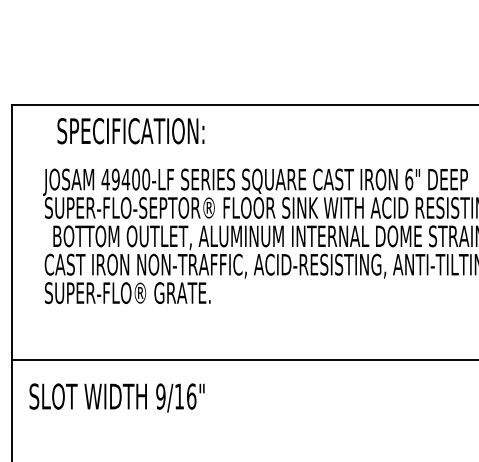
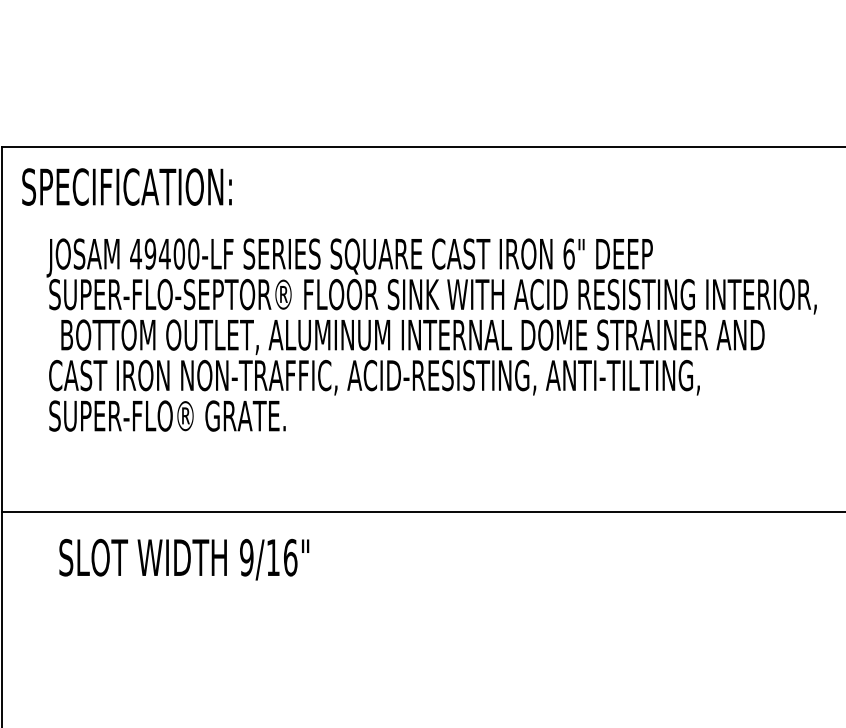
text: (130, 130) -> (126, 186), moved
text: (117, 397) -> (184, 559), moved

